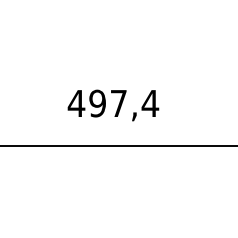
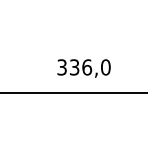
text: (112, 103) -> (83, 67), 497,4 -> 336,0

